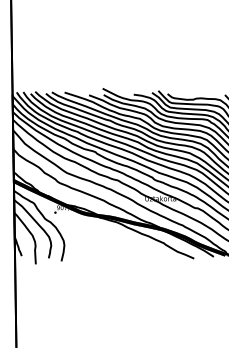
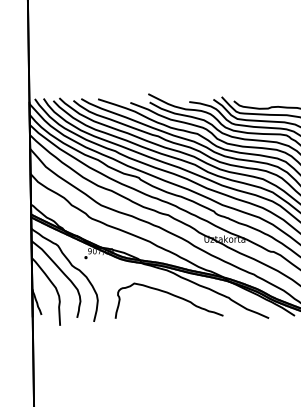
curve: (119, 241) -> (170, 295), added

